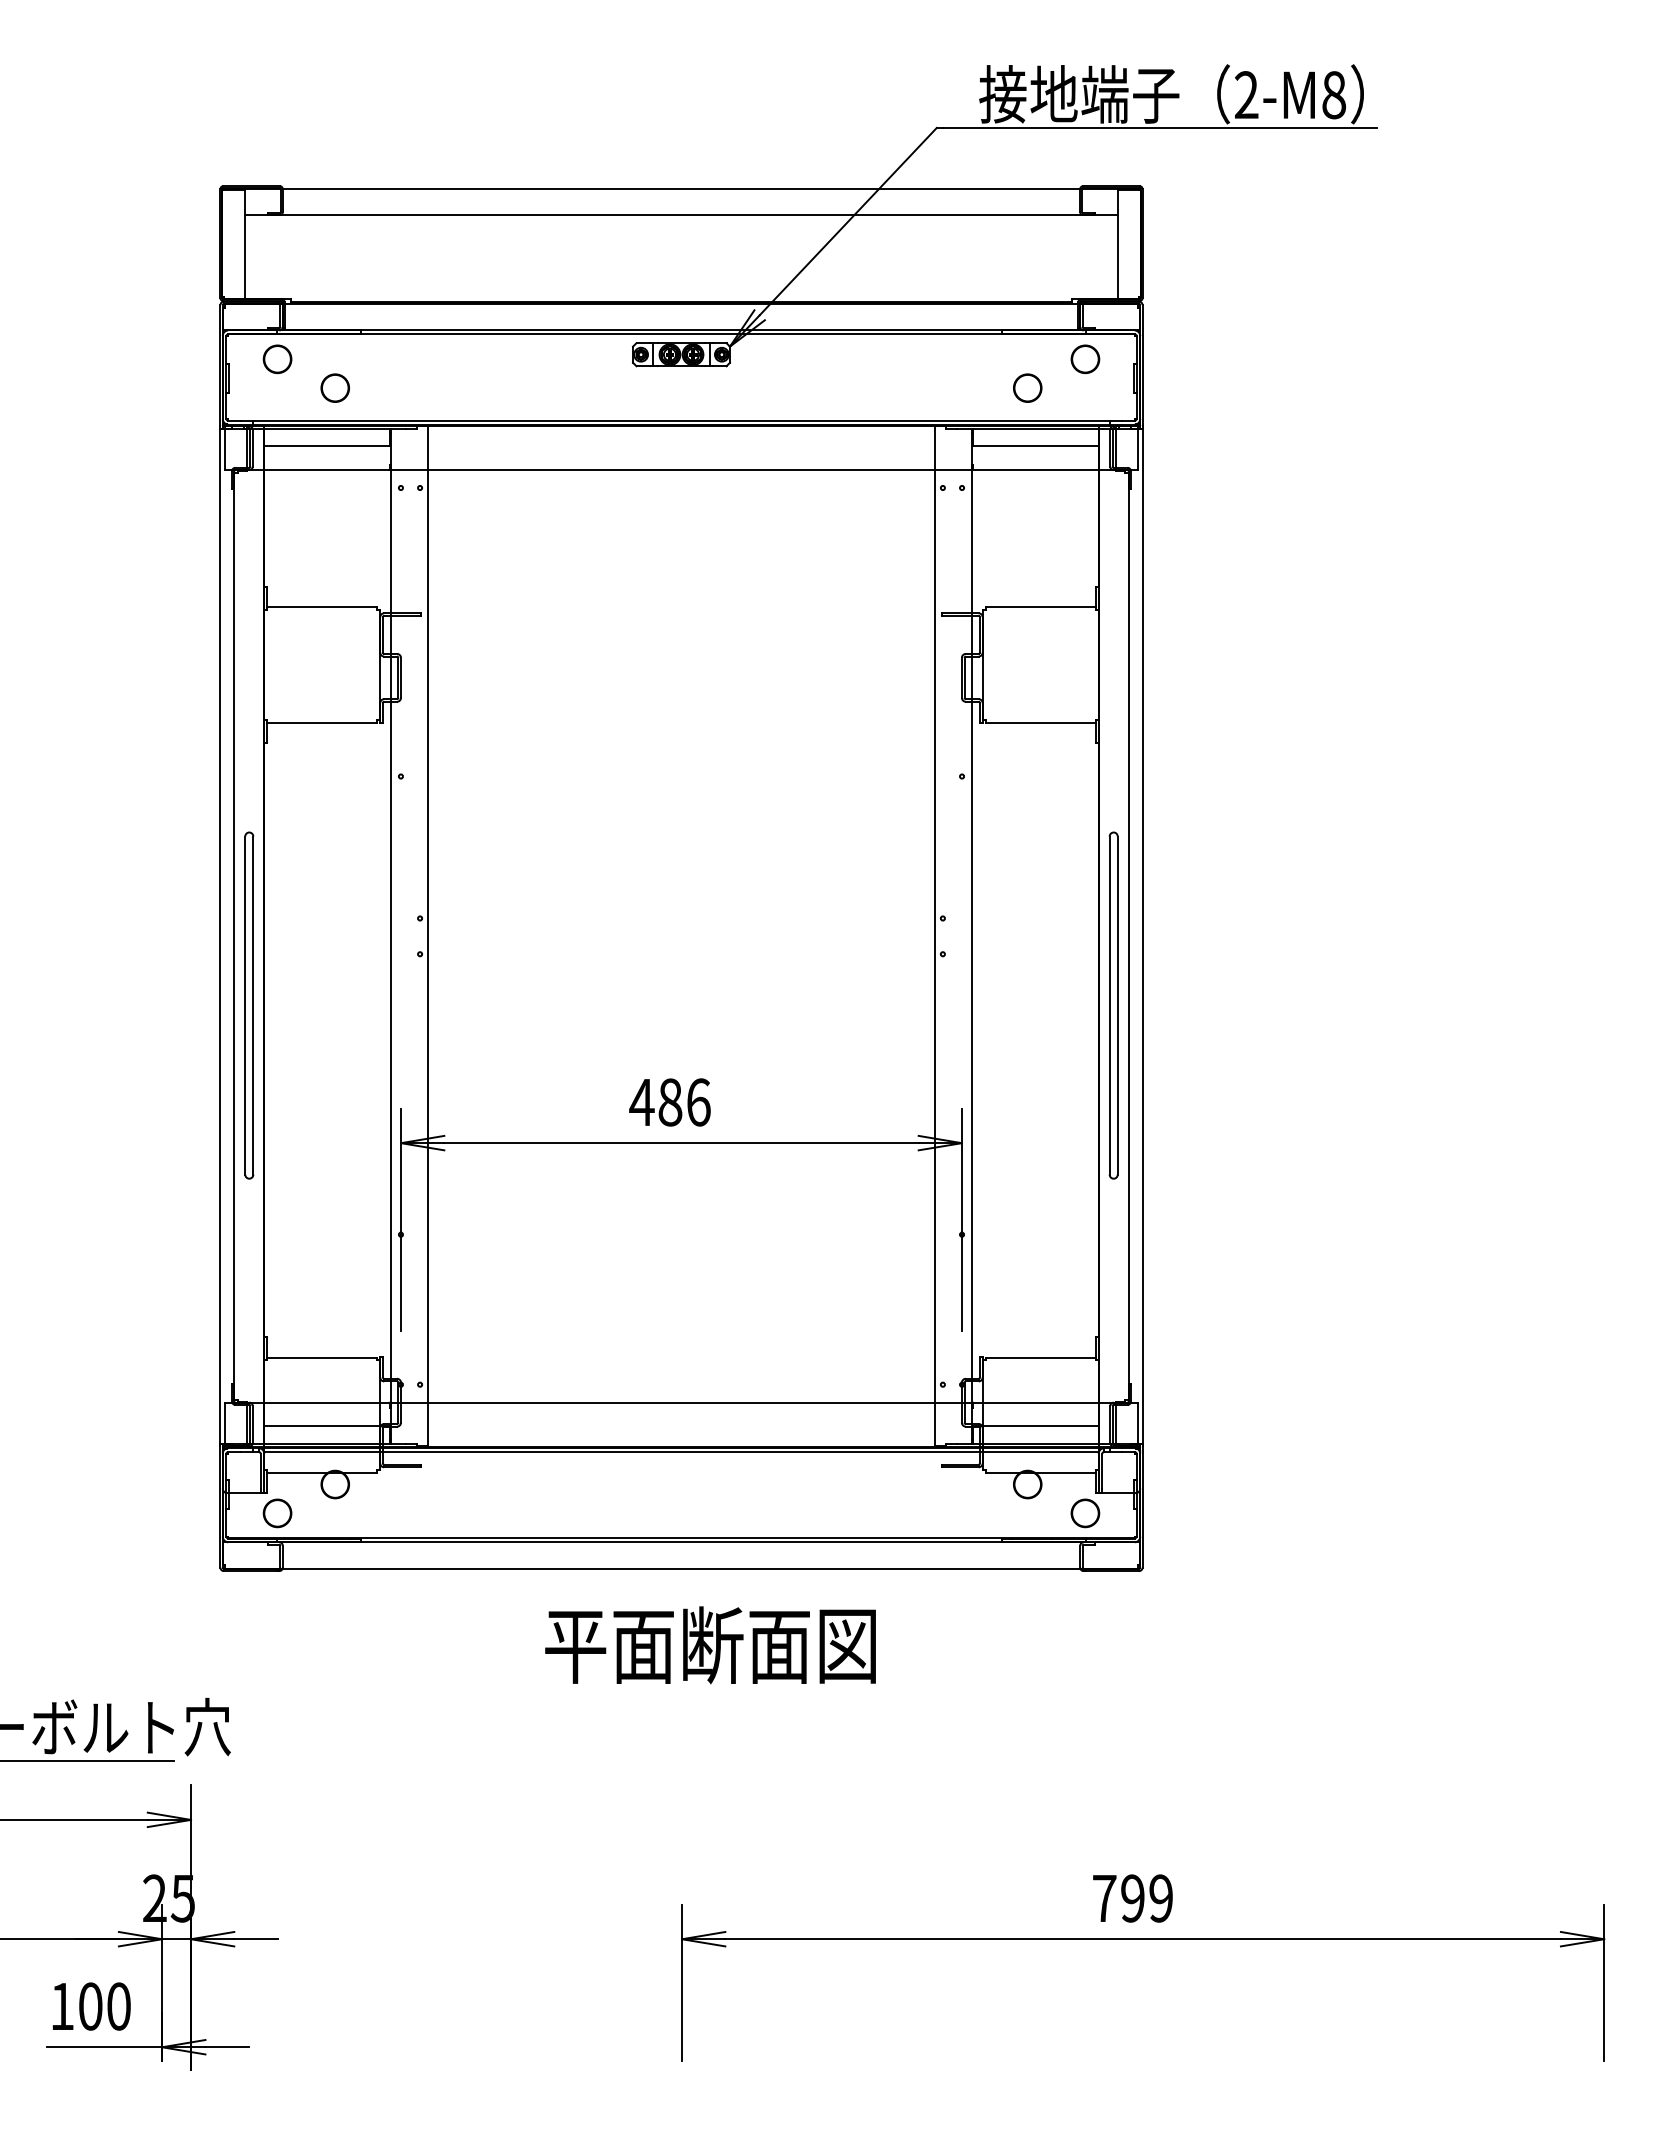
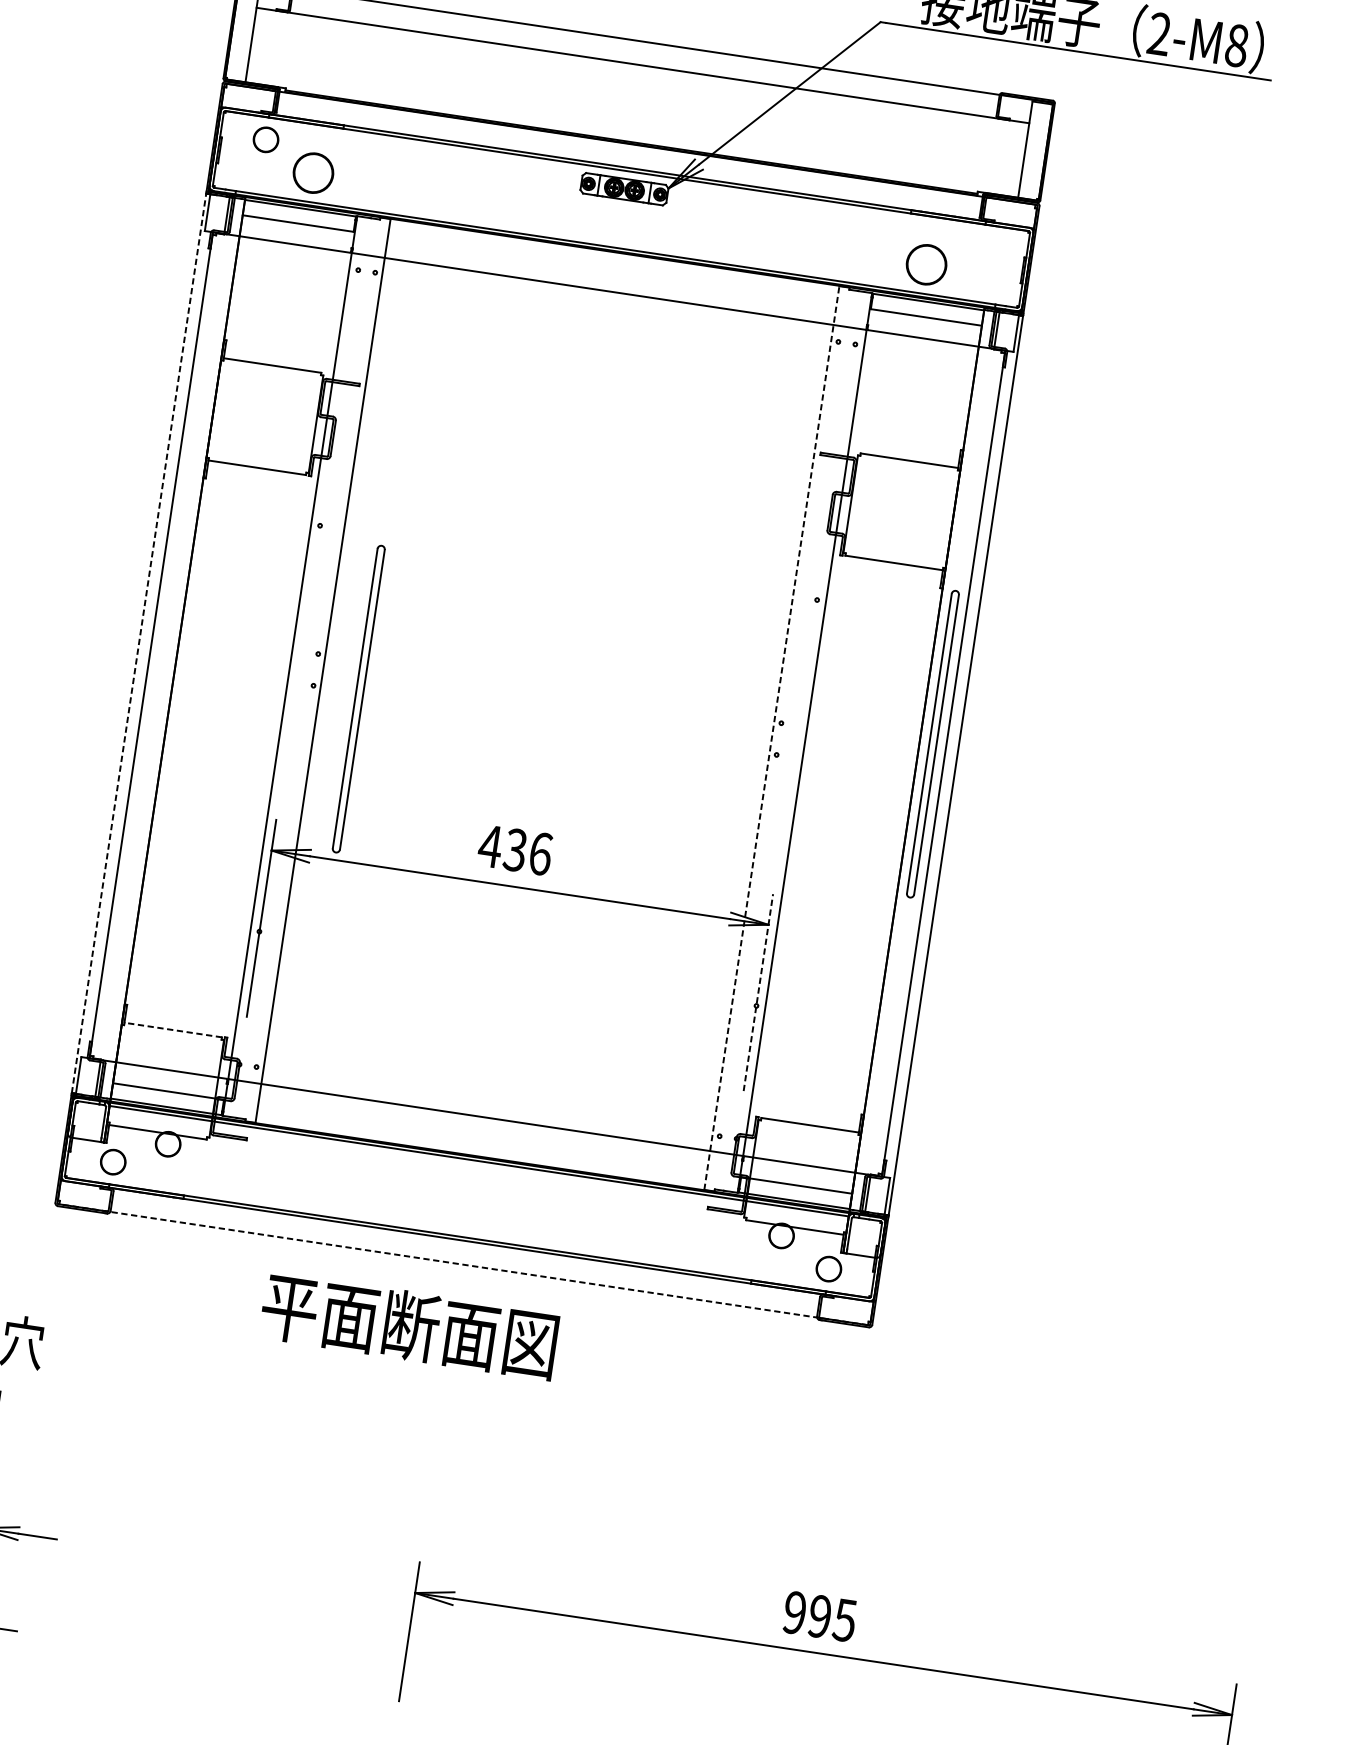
part: (1085, 359) -> (981, 246), removed
circle: (334, 387) -> (312, 172), size x1.6
circle: (1027, 387) -> (926, 264), size x1.6
line: (934, 935) -> (771, 737), solid -> dashed
line: (220, 936) -> (139, 643), solid -> dashed
part: (249, 1005) -> (358, 699), moved
part: (1113, 1005) -> (932, 744), moved
text: (670, 1102) -> (515, 850), 486 -> 436
line: (961, 1219) -> (758, 992), solid -> dashed
line: (321, 1357) -> (172, 1029), solid -> dashed
line: (681, 1568) -> (463, 1264), solid -> dashed
text: (710, 1645) -> (409, 1326), moved
text: (1132, 1898) -> (819, 1616), 799 -> 995

